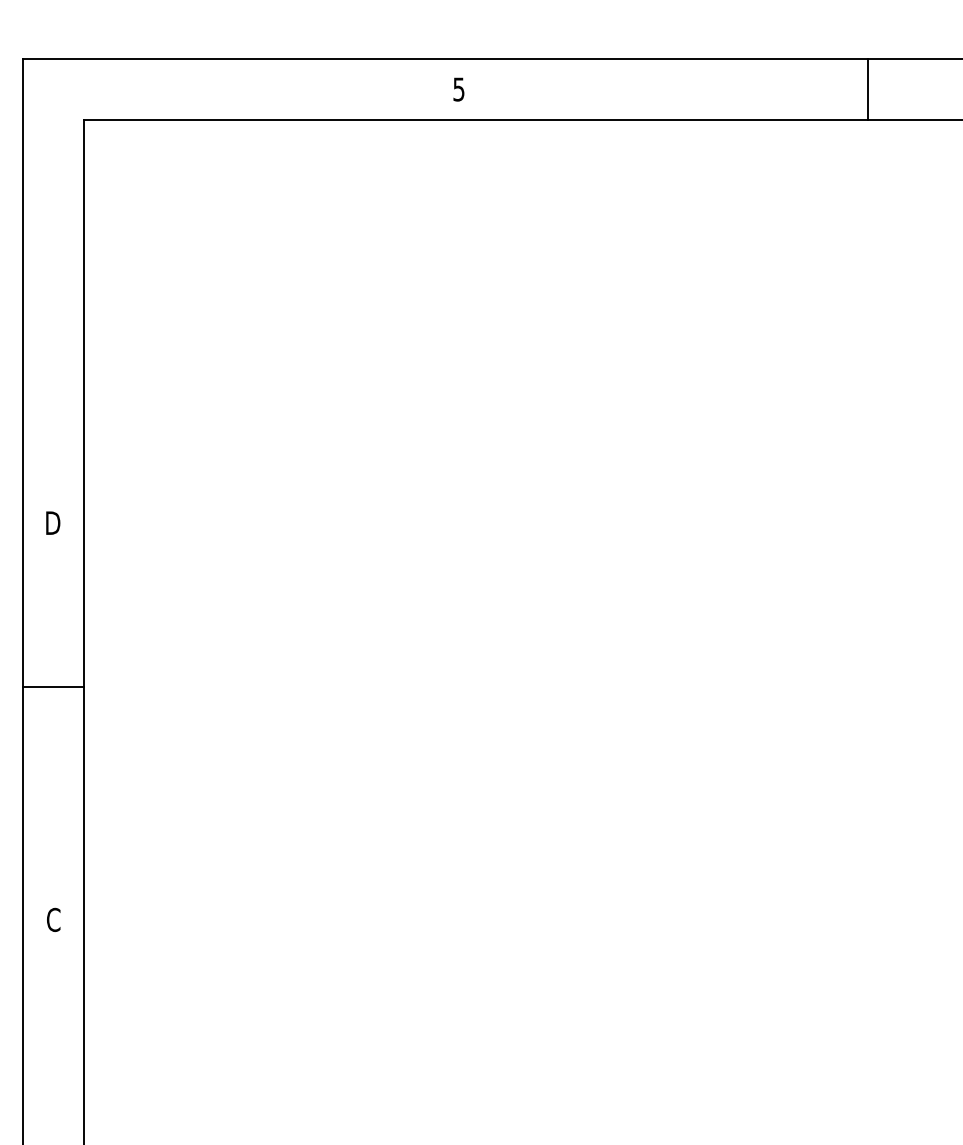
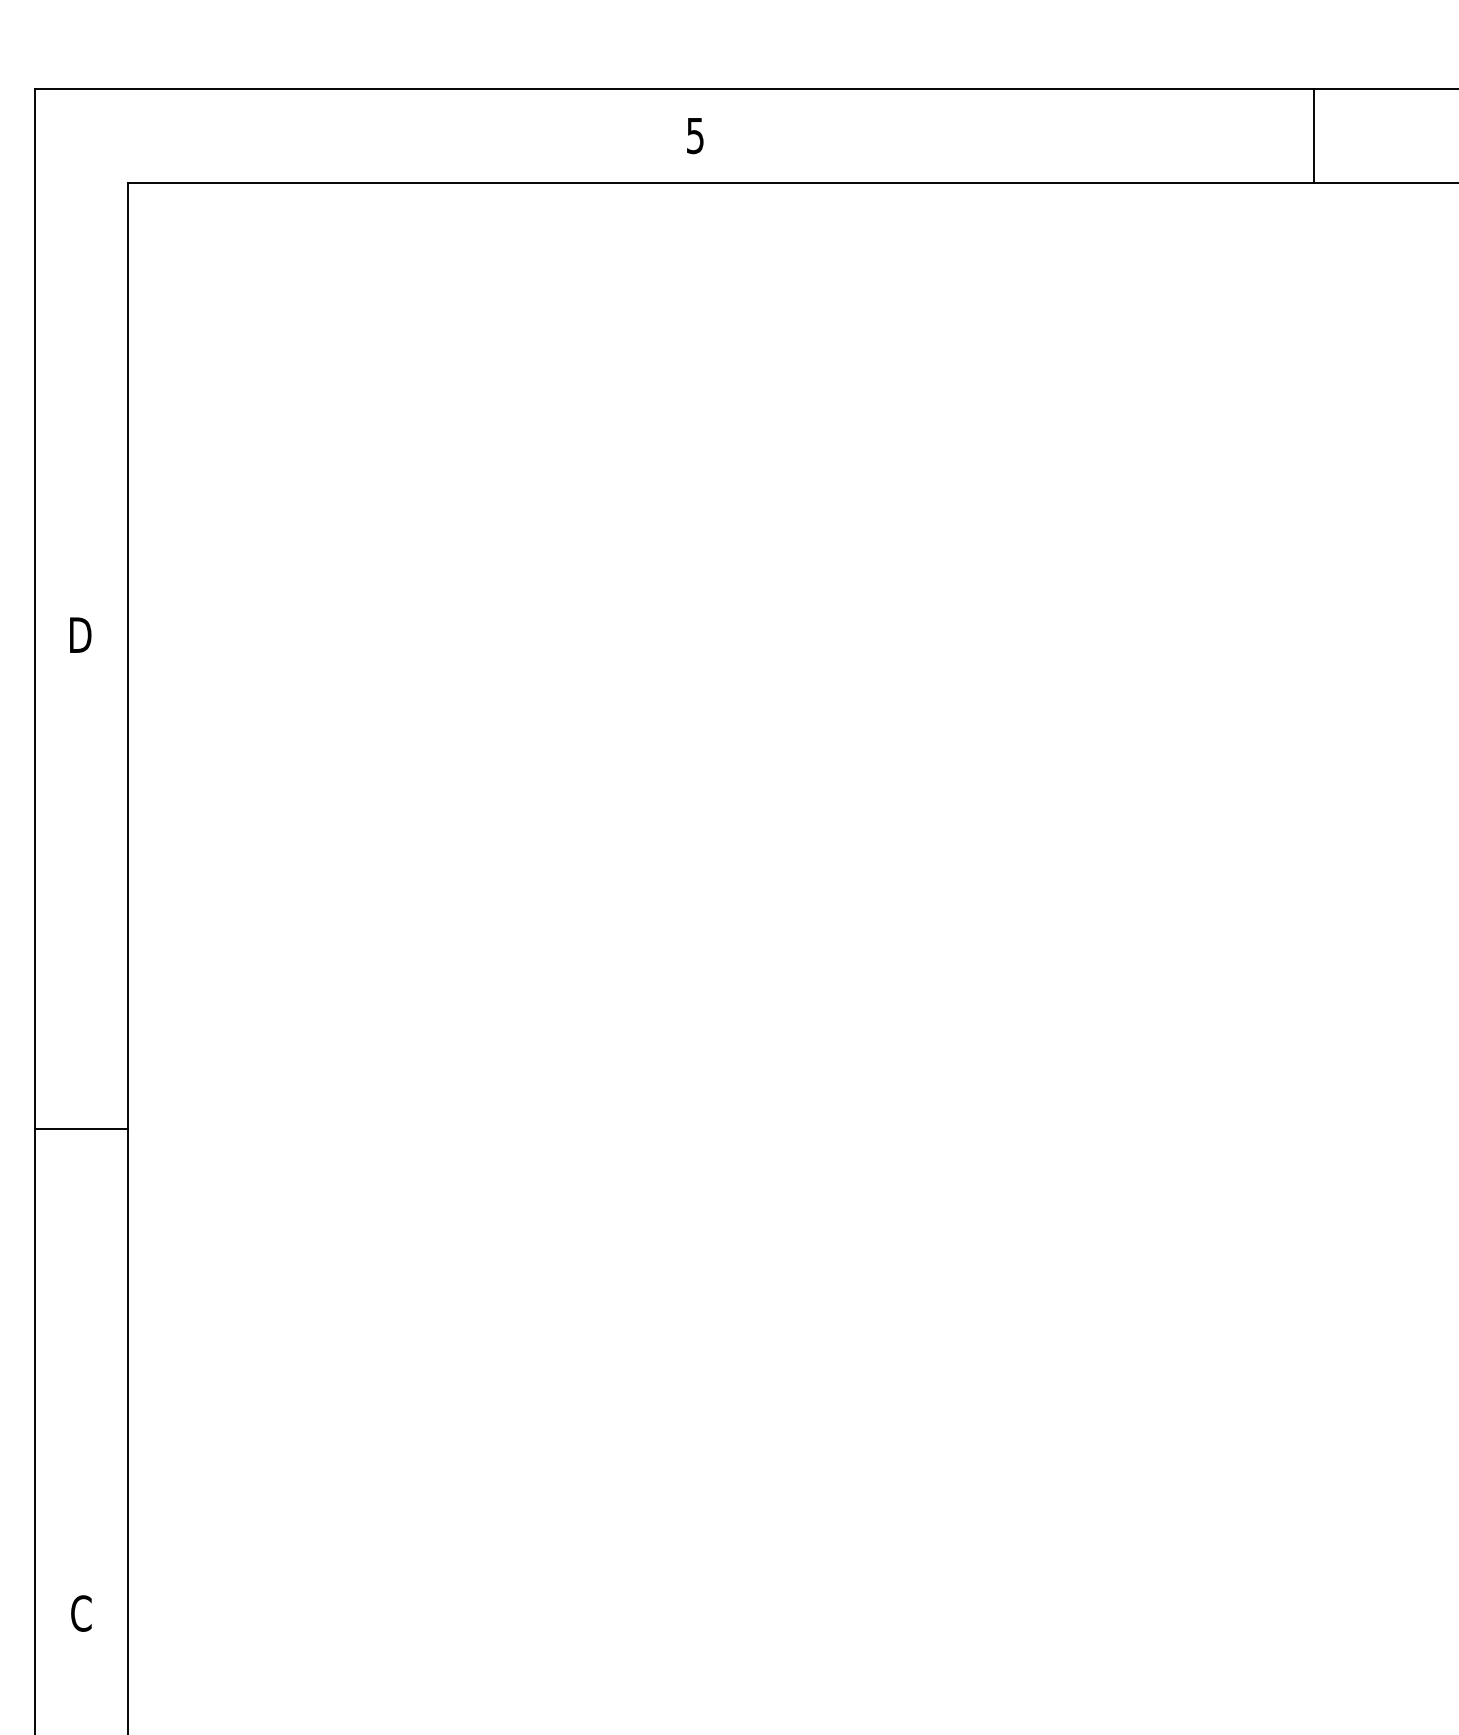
text: (53, 522) -> (81, 634), moved
line: (53, 686) -> (81, 1128), moved
text: (53, 919) -> (81, 1612), moved

